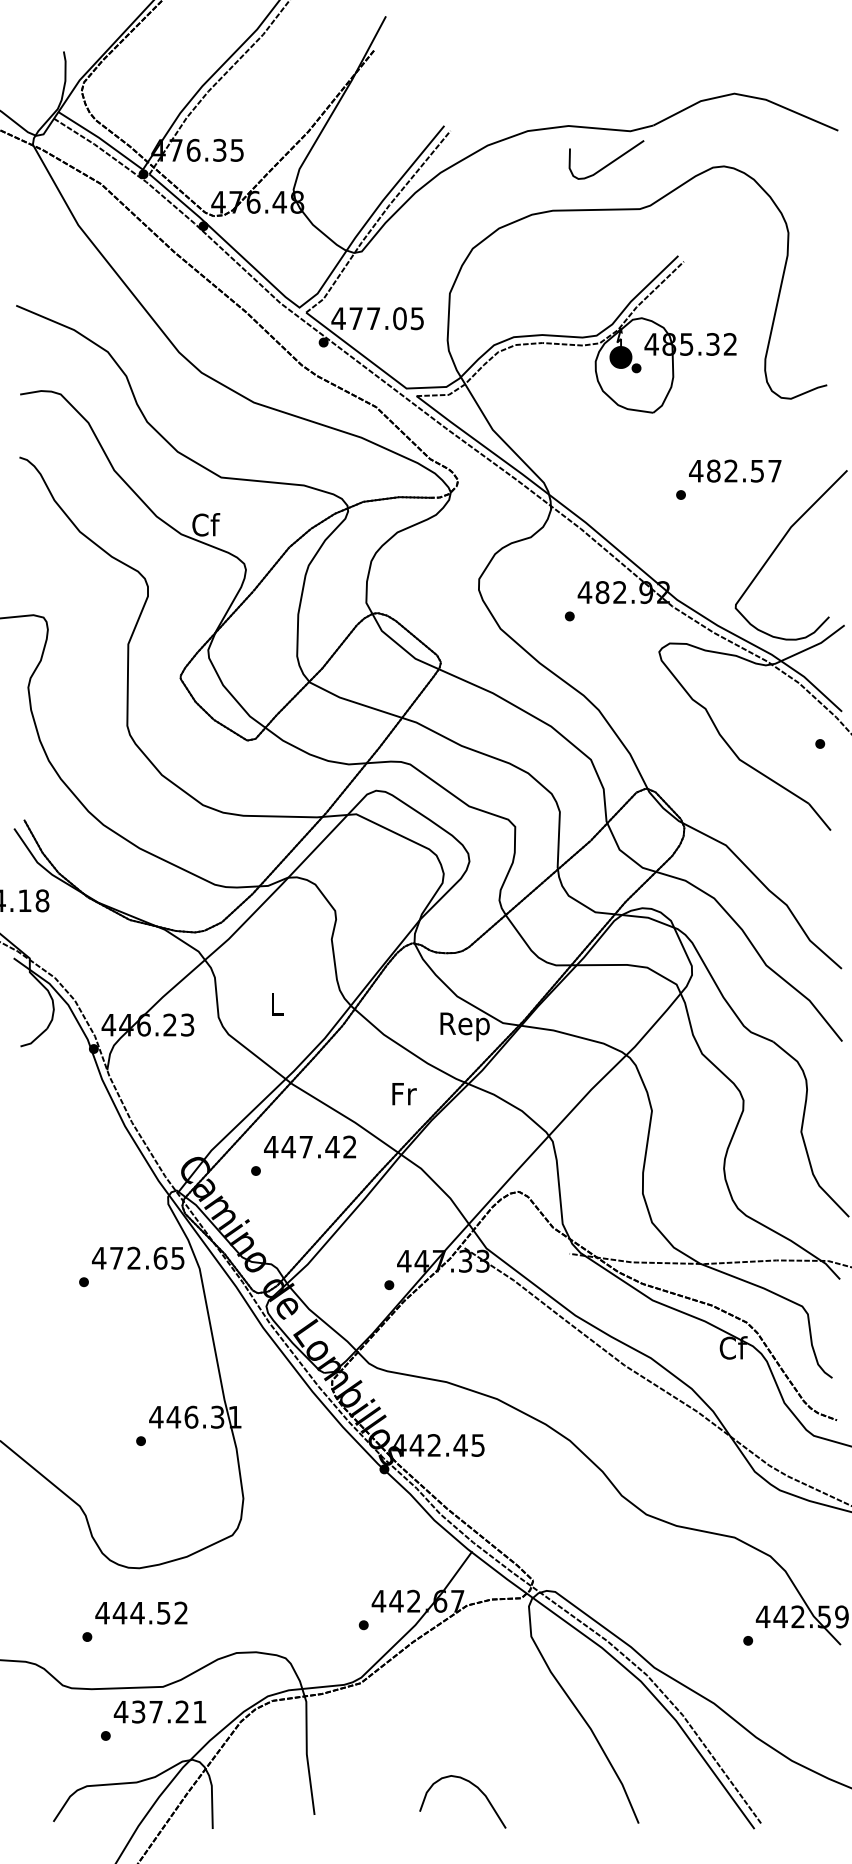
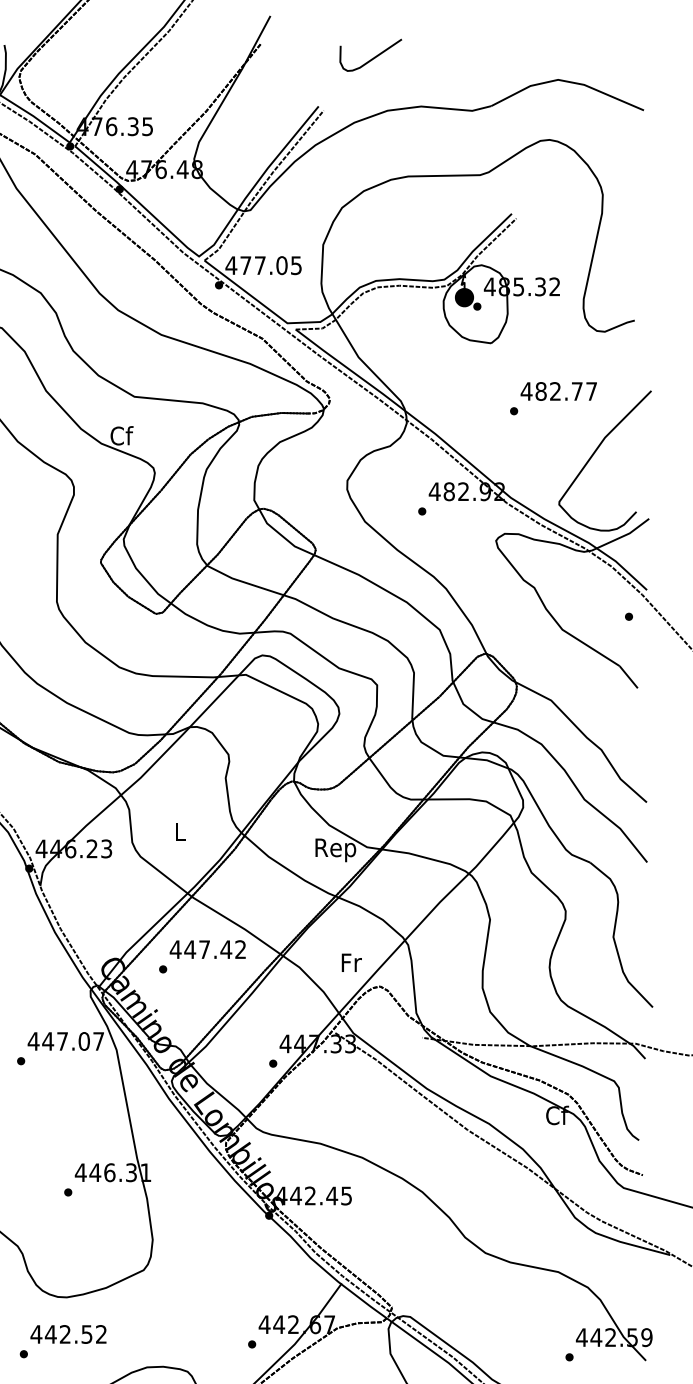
curve: (608, 163) -> (372, 58), moved
text: (757, 471) -> (577, 391), 482.57 -> 482.77
text: (404, 1094) -> (351, 963), moved
text: (146, 1257) -> (72, 1040), 472.65 -> 447.07
text: (137, 1612) -> (65, 1333), 444.52 -> 442.52

